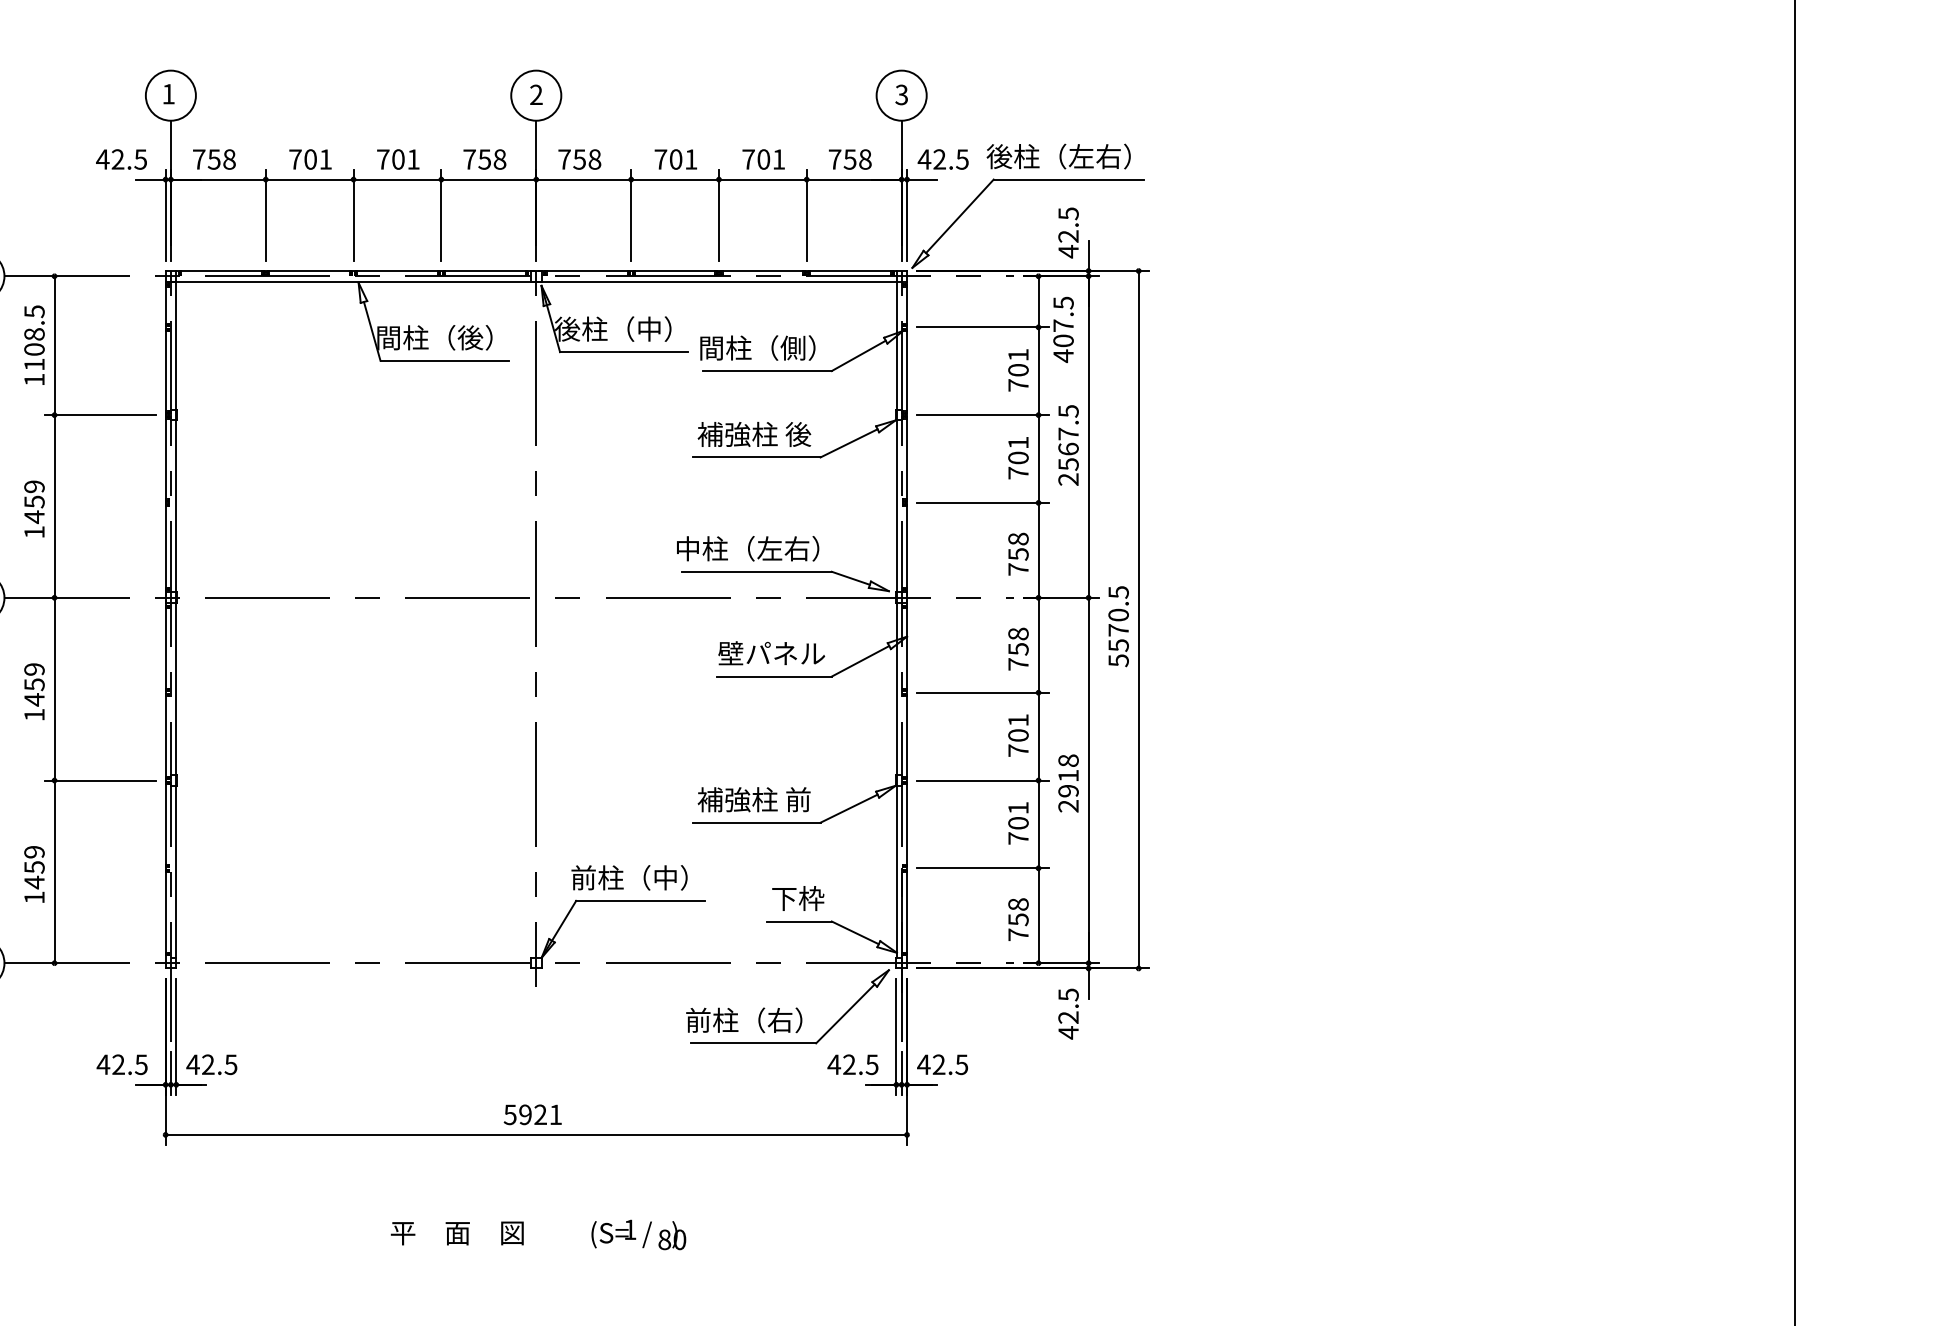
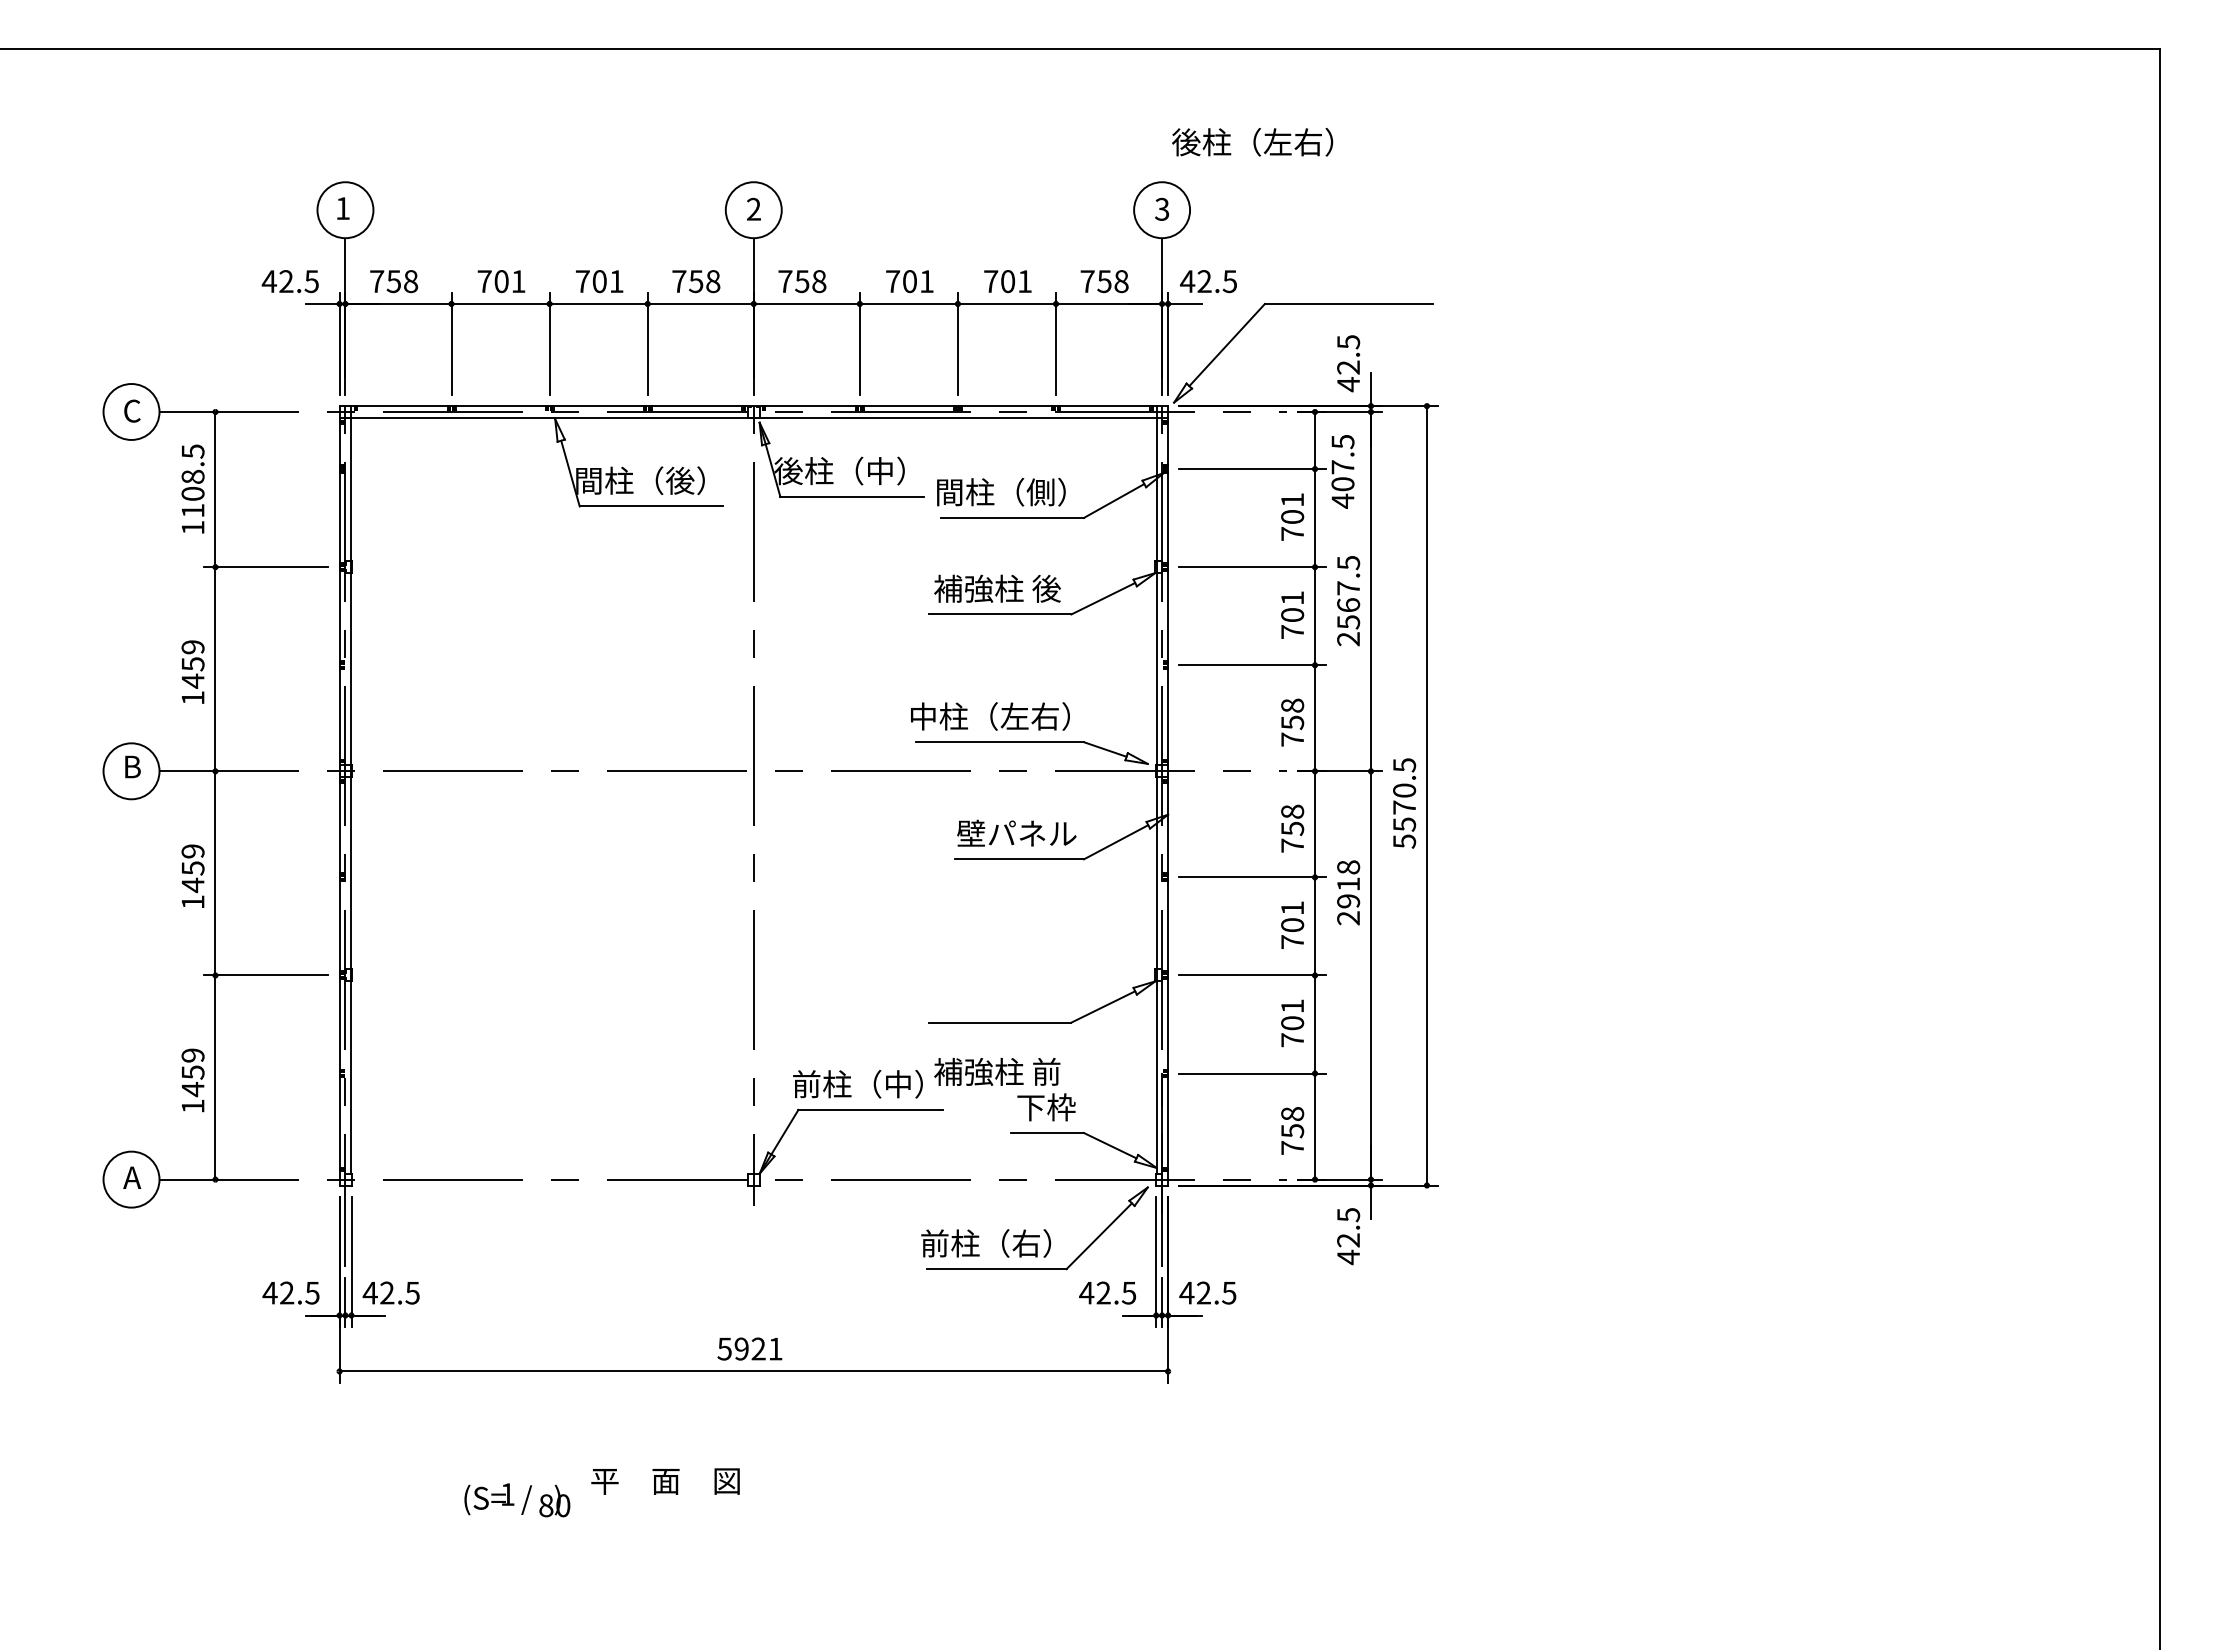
text: (1058, 156) -> (1252, 142), moved
text: (1068, 783) -> (1348, 892), moved
text: (754, 799) -> (997, 1071), moved
text: (638, 1235) -> (517, 1500), moved

